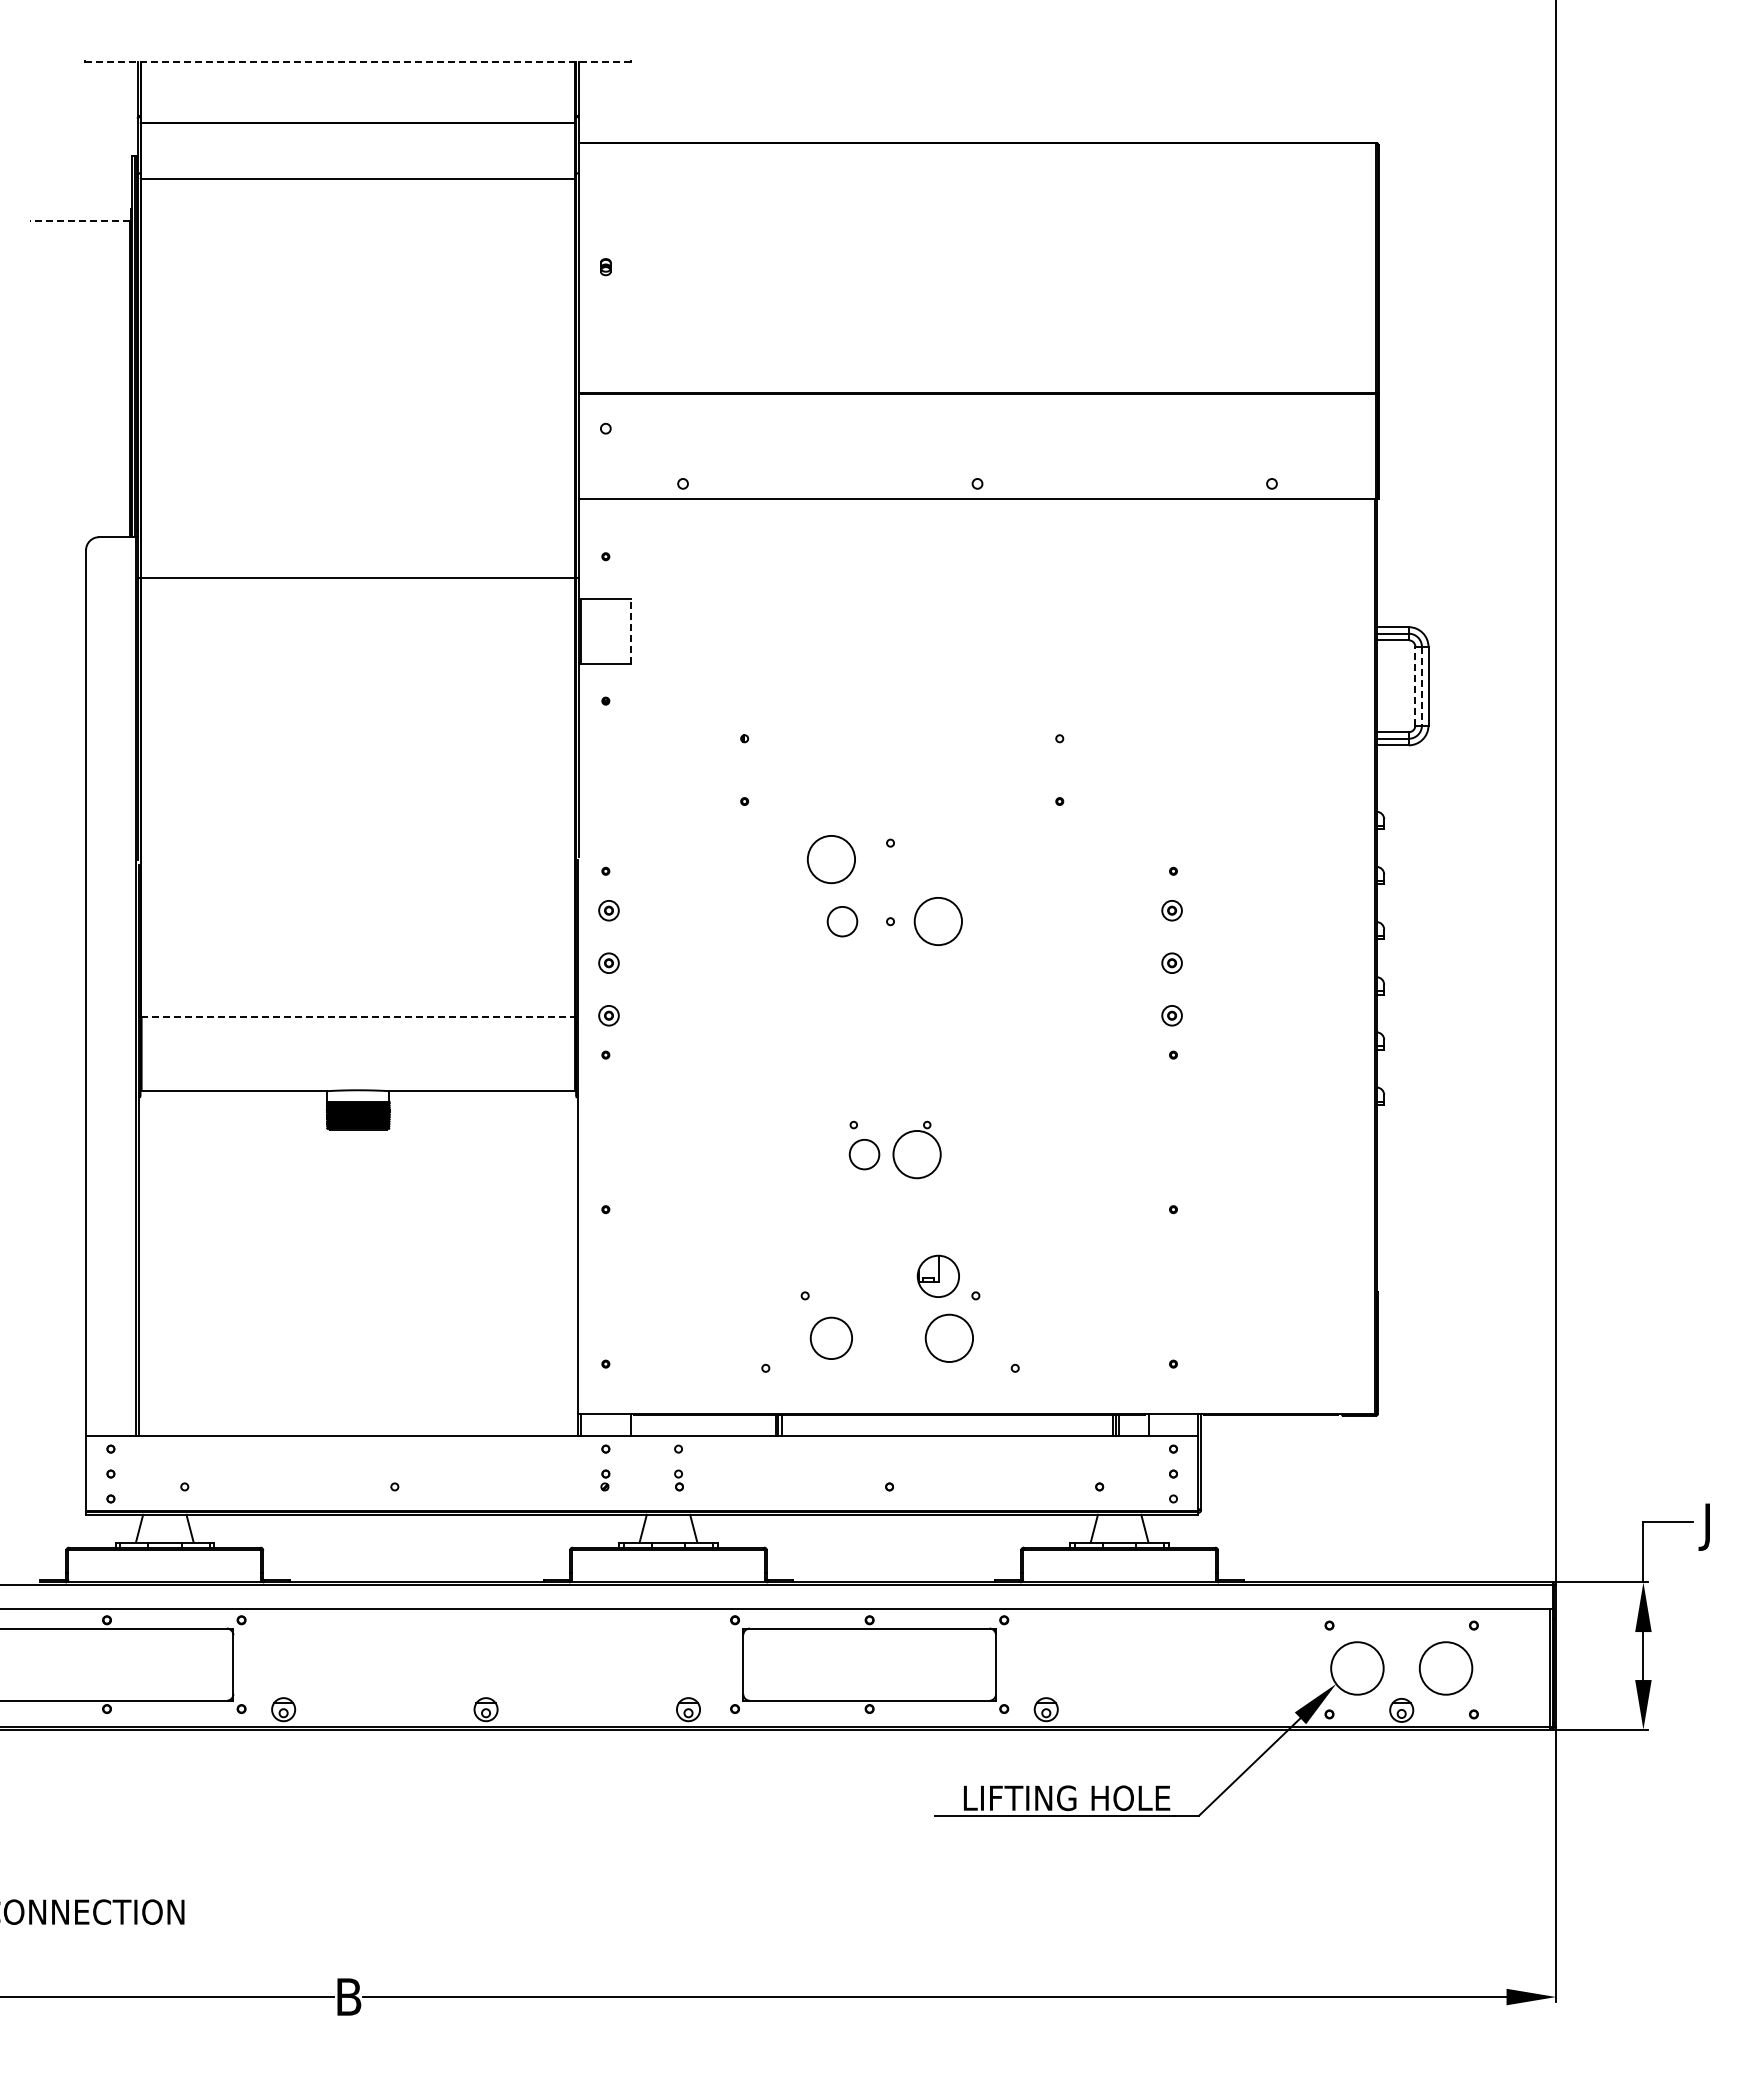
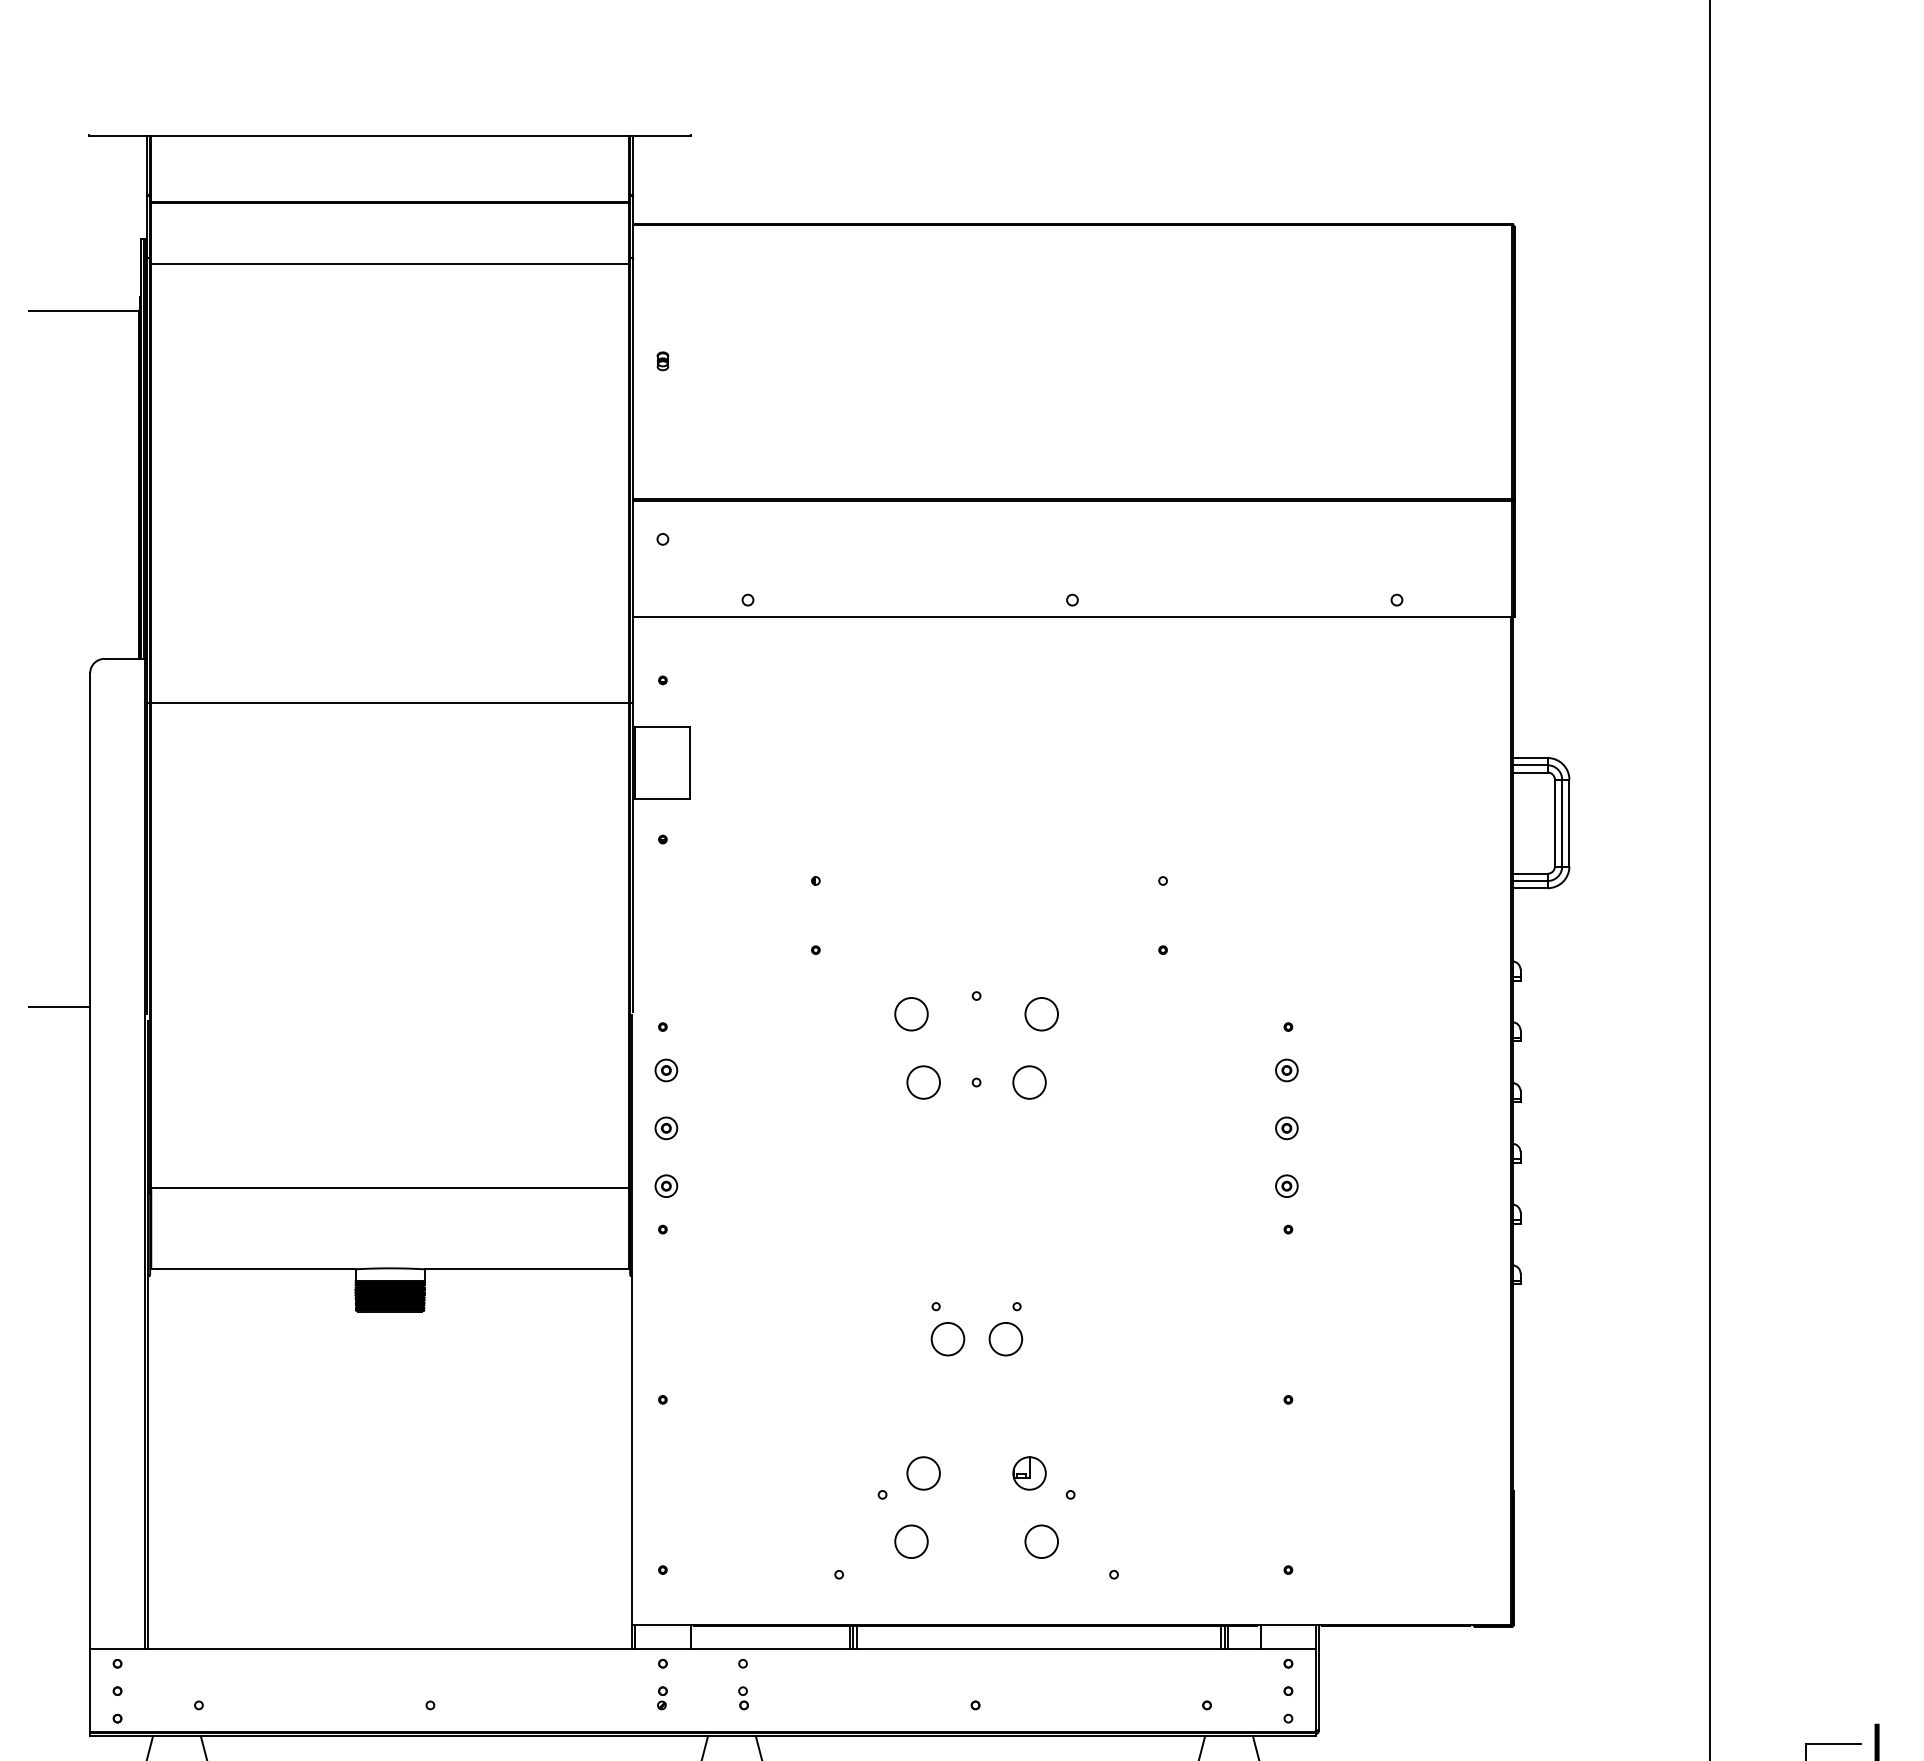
line: (358, 62) -> (390, 135), dashed -> solid
line: (80, 221) -> (84, 311), dashed -> solid
line: (630, 631) -> (690, 762), dashed -> solid
line: (1415, 685) -> (1555, 822), dashed -> solid
line: (1421, 686) -> (1561, 823), dashed -> solid
line: (58, 853) -> (59, 1007), added
circle: (831, 859) -> (911, 1014), size x0.62
circle: (949, 859) -> (1041, 1014), added
circle: (938, 921) -> (1029, 1082), size x0.62
line: (358, 1016) -> (390, 1187), dashed -> solid
circle: (916, 1154) -> (1005, 1339), size x0.62
circle: (842, 1276) -> (923, 1473), added
part: (938, 1276) -> (1029, 1473), size x0.71
circle: (831, 1338) -> (911, 1541), size x0.71
circle: (949, 1338) -> (1041, 1541), size x0.62

